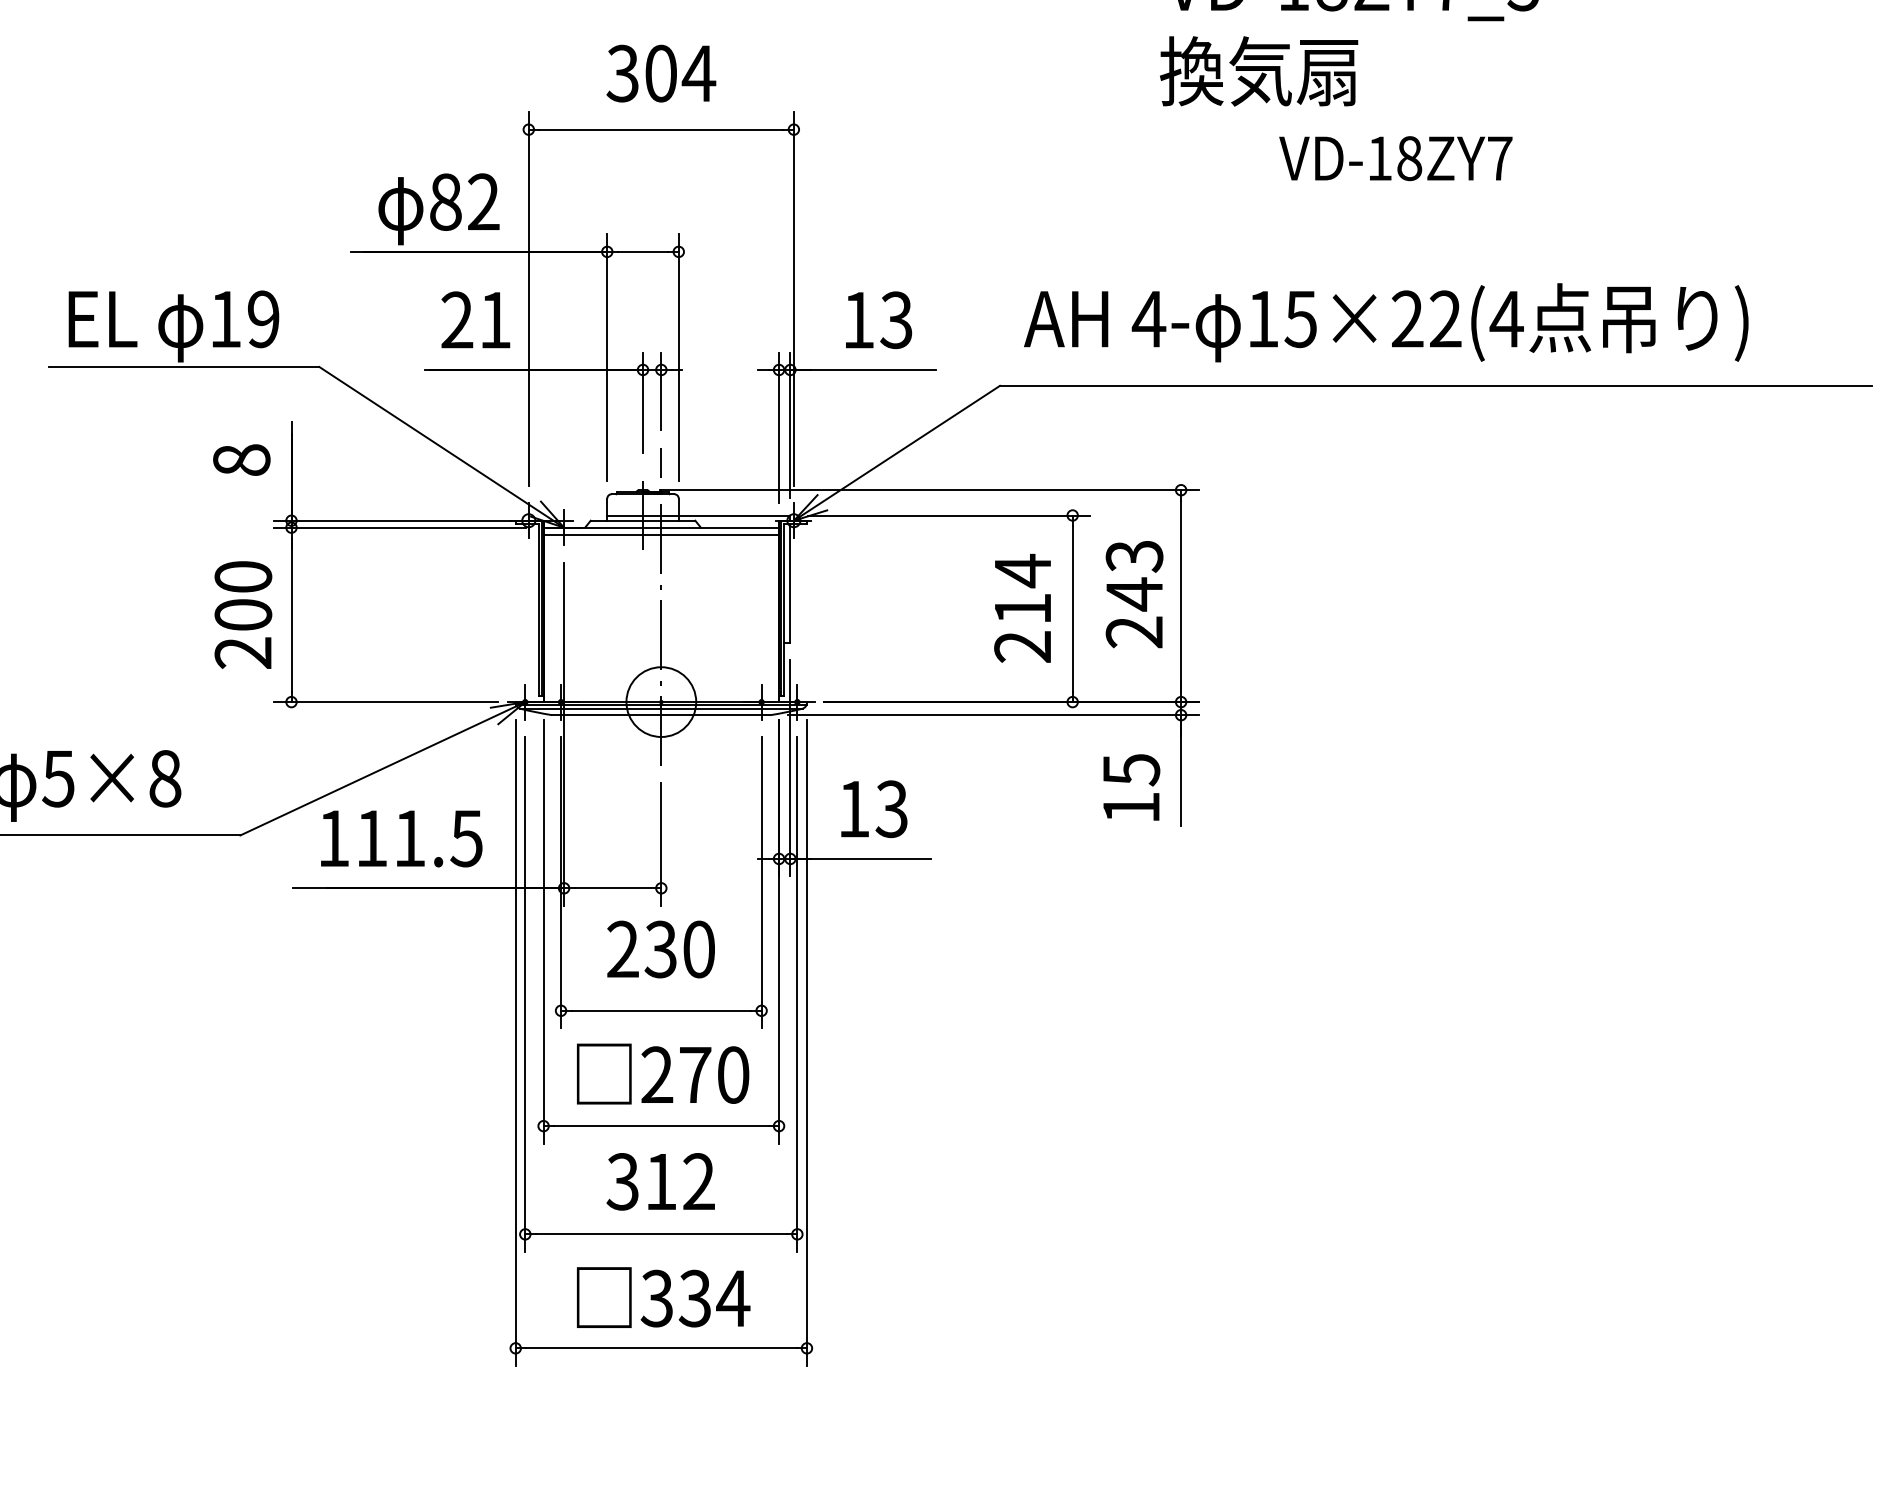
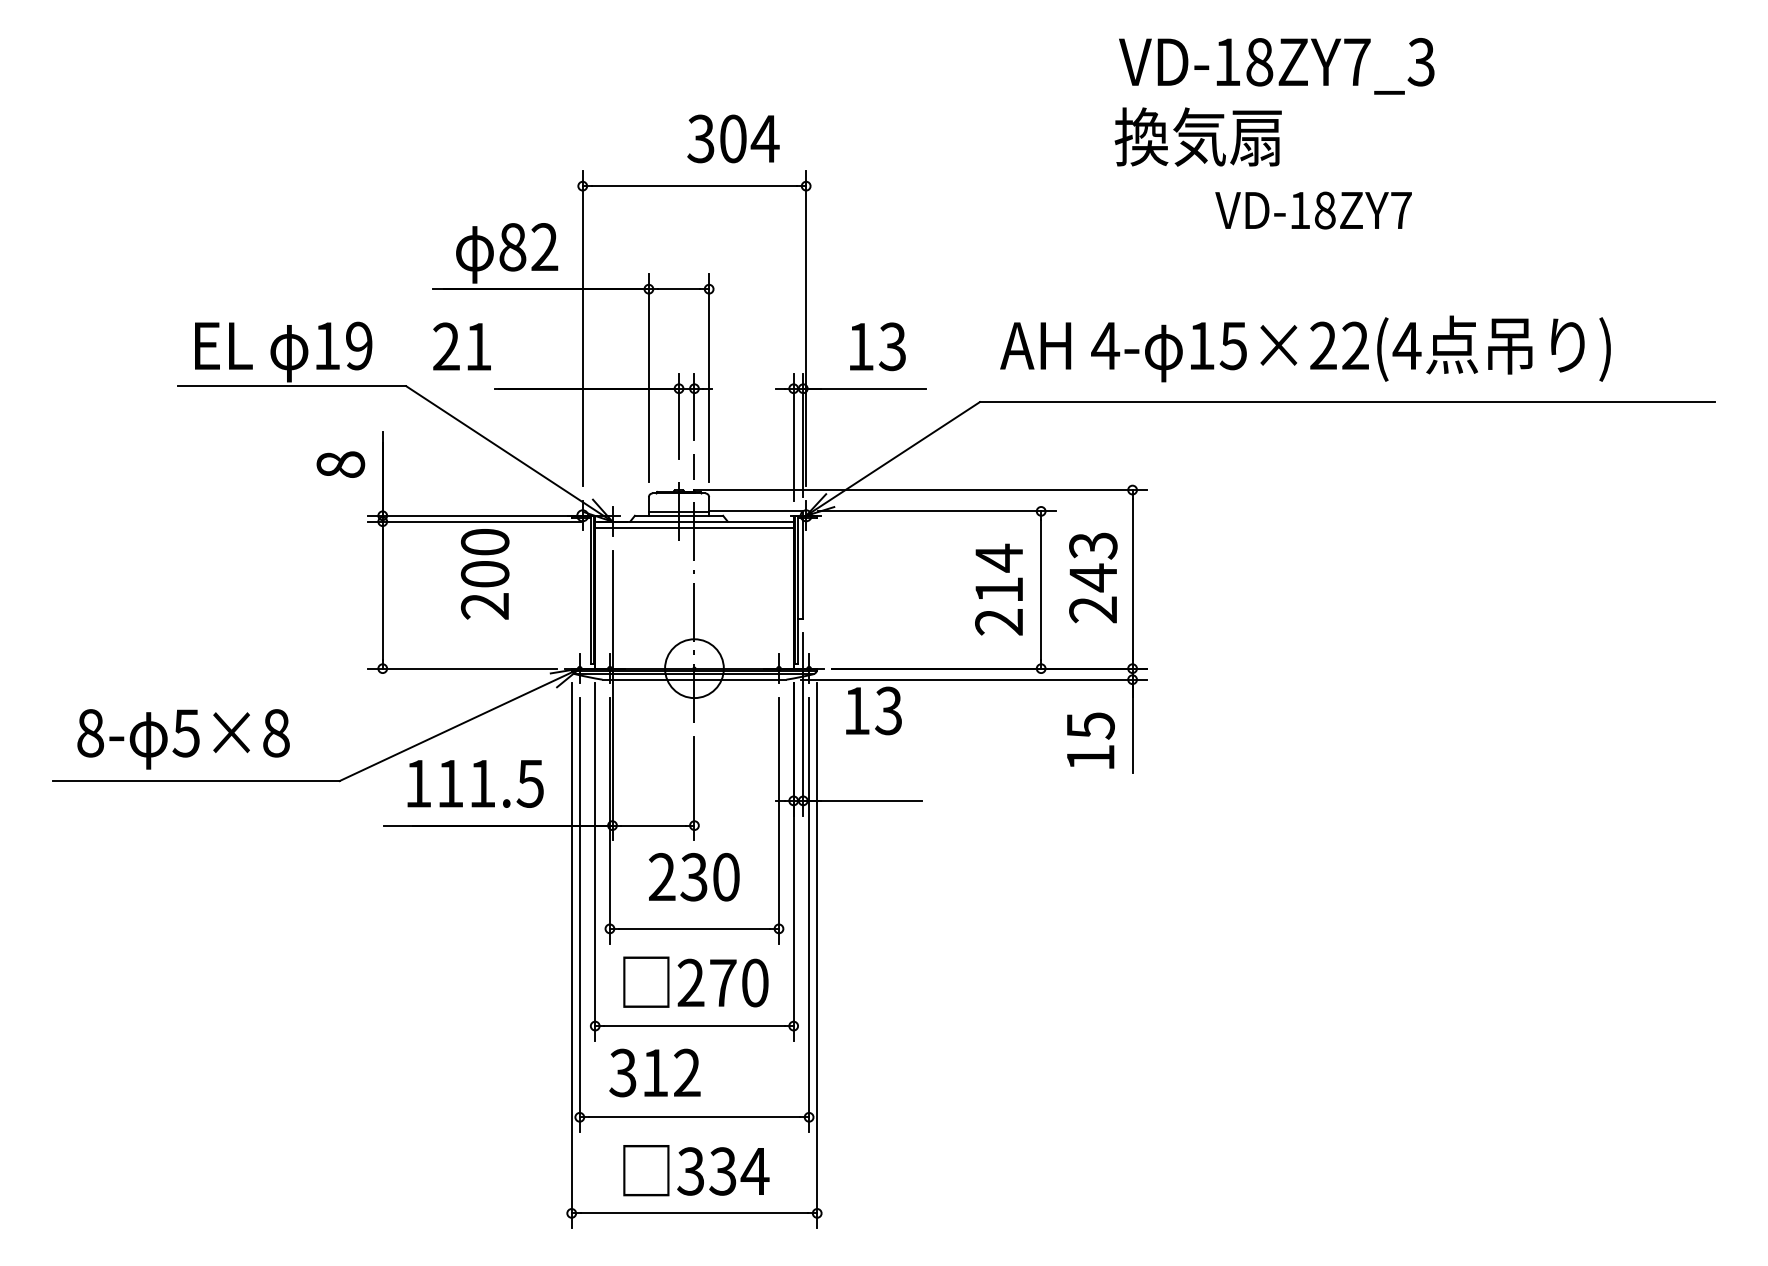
text: (661, 73) -> (733, 138), moved
text: (475, 319) -> (461, 346), moved
text: (243, 615) -> (485, 574), moved
text: (873, 808) -> (873, 710), moved
text: (660, 1181) -> (654, 1072), moved

